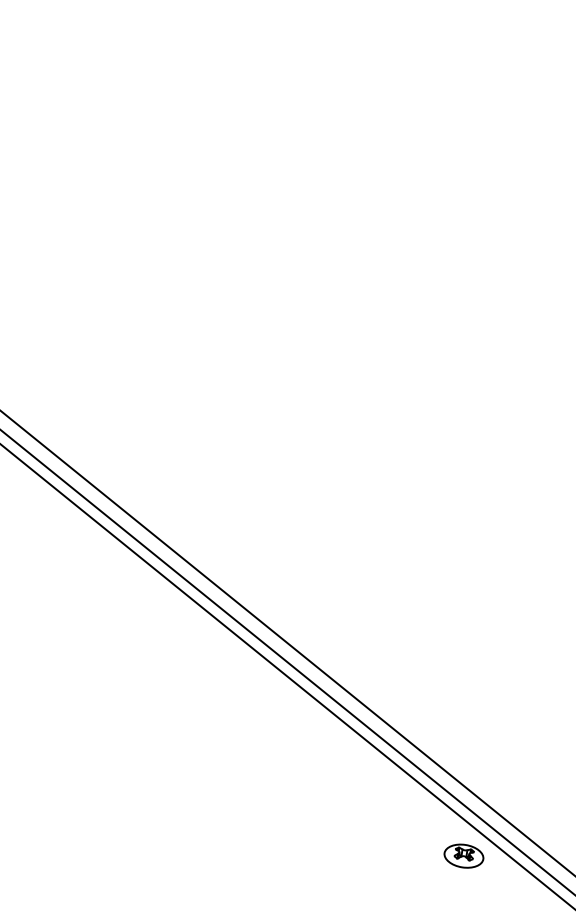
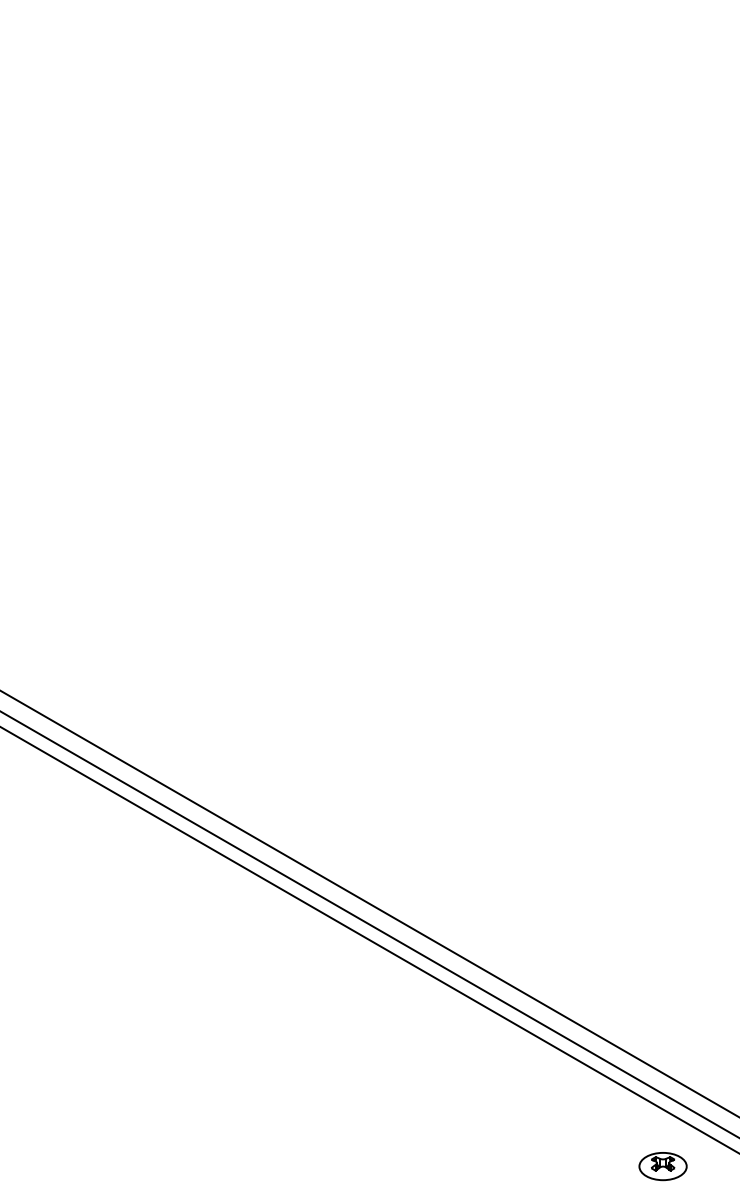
part: (463, 856) -> (662, 1166), moved

